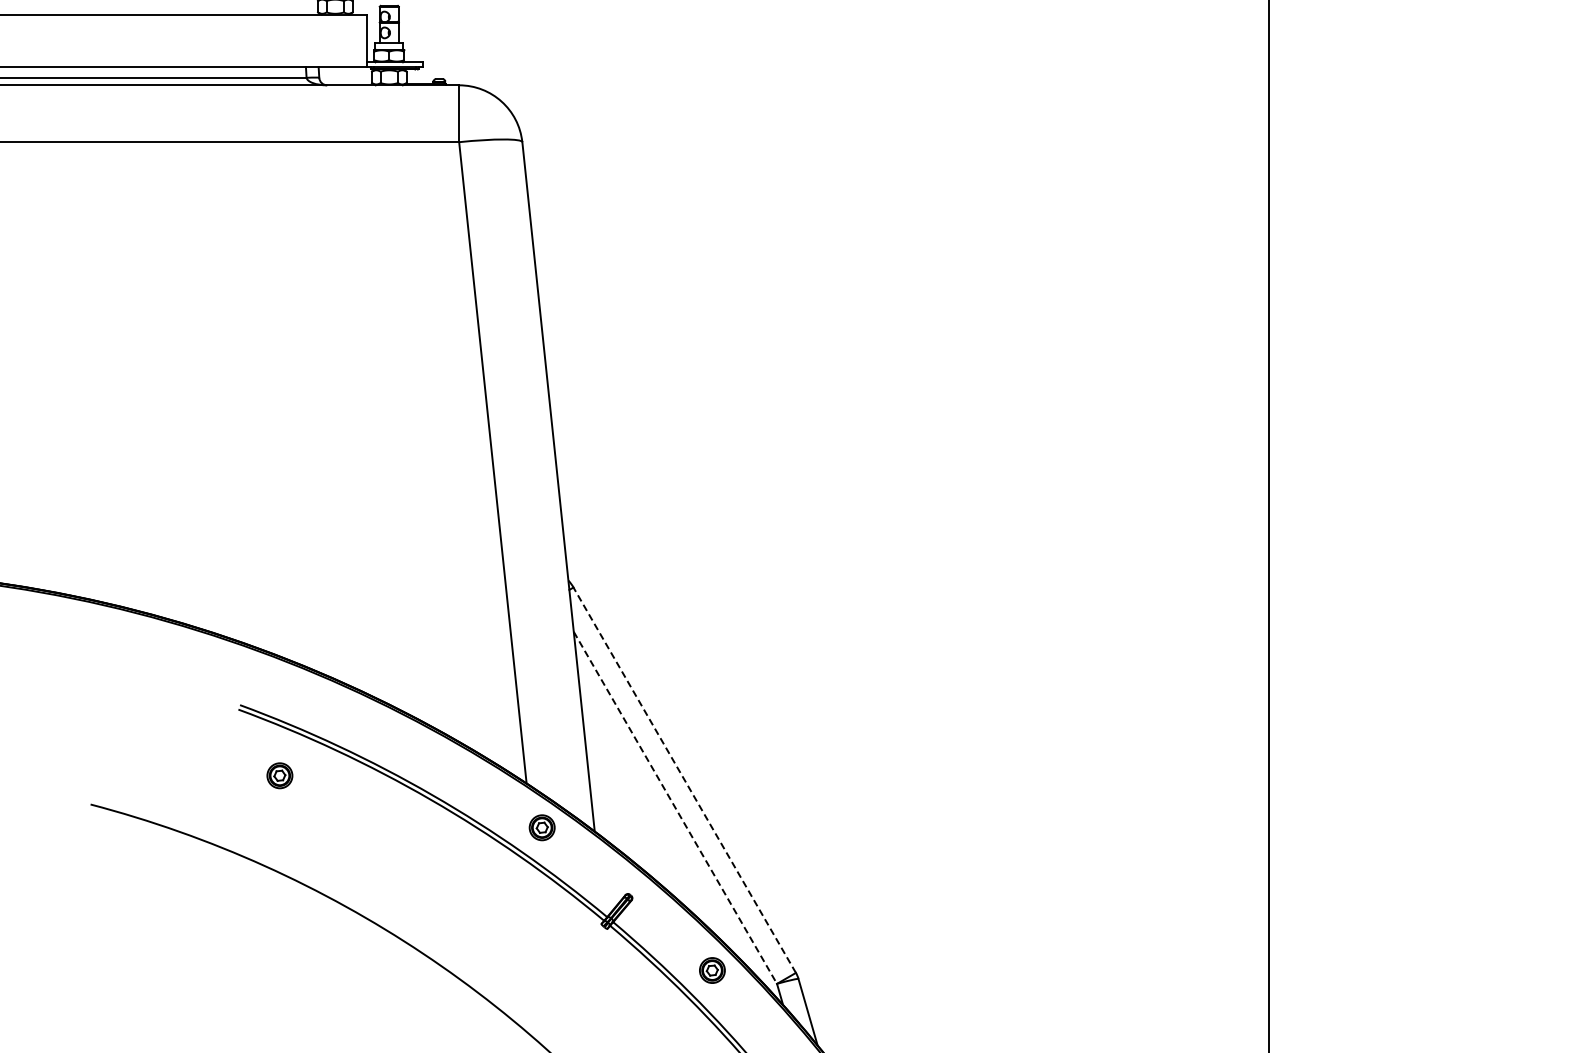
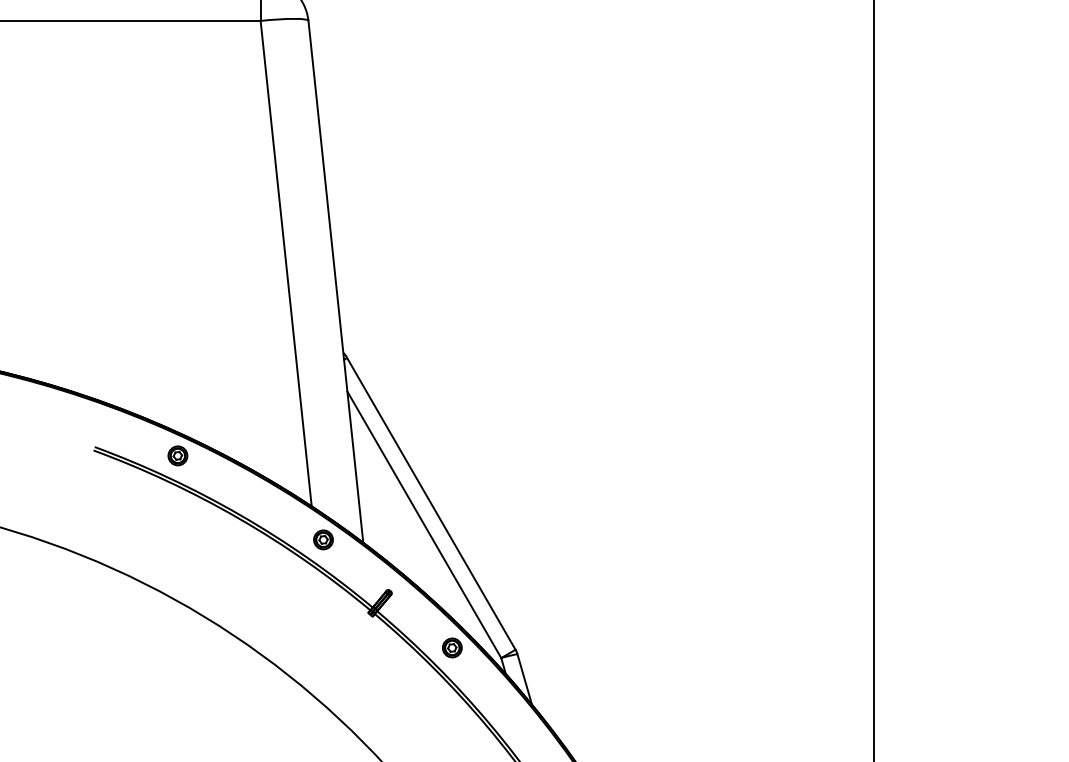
part: (279, 775) -> (177, 455), moved
line: (684, 779) -> (431, 503), dashed -> solid
line: (675, 808) -> (424, 525), dashed -> solid

